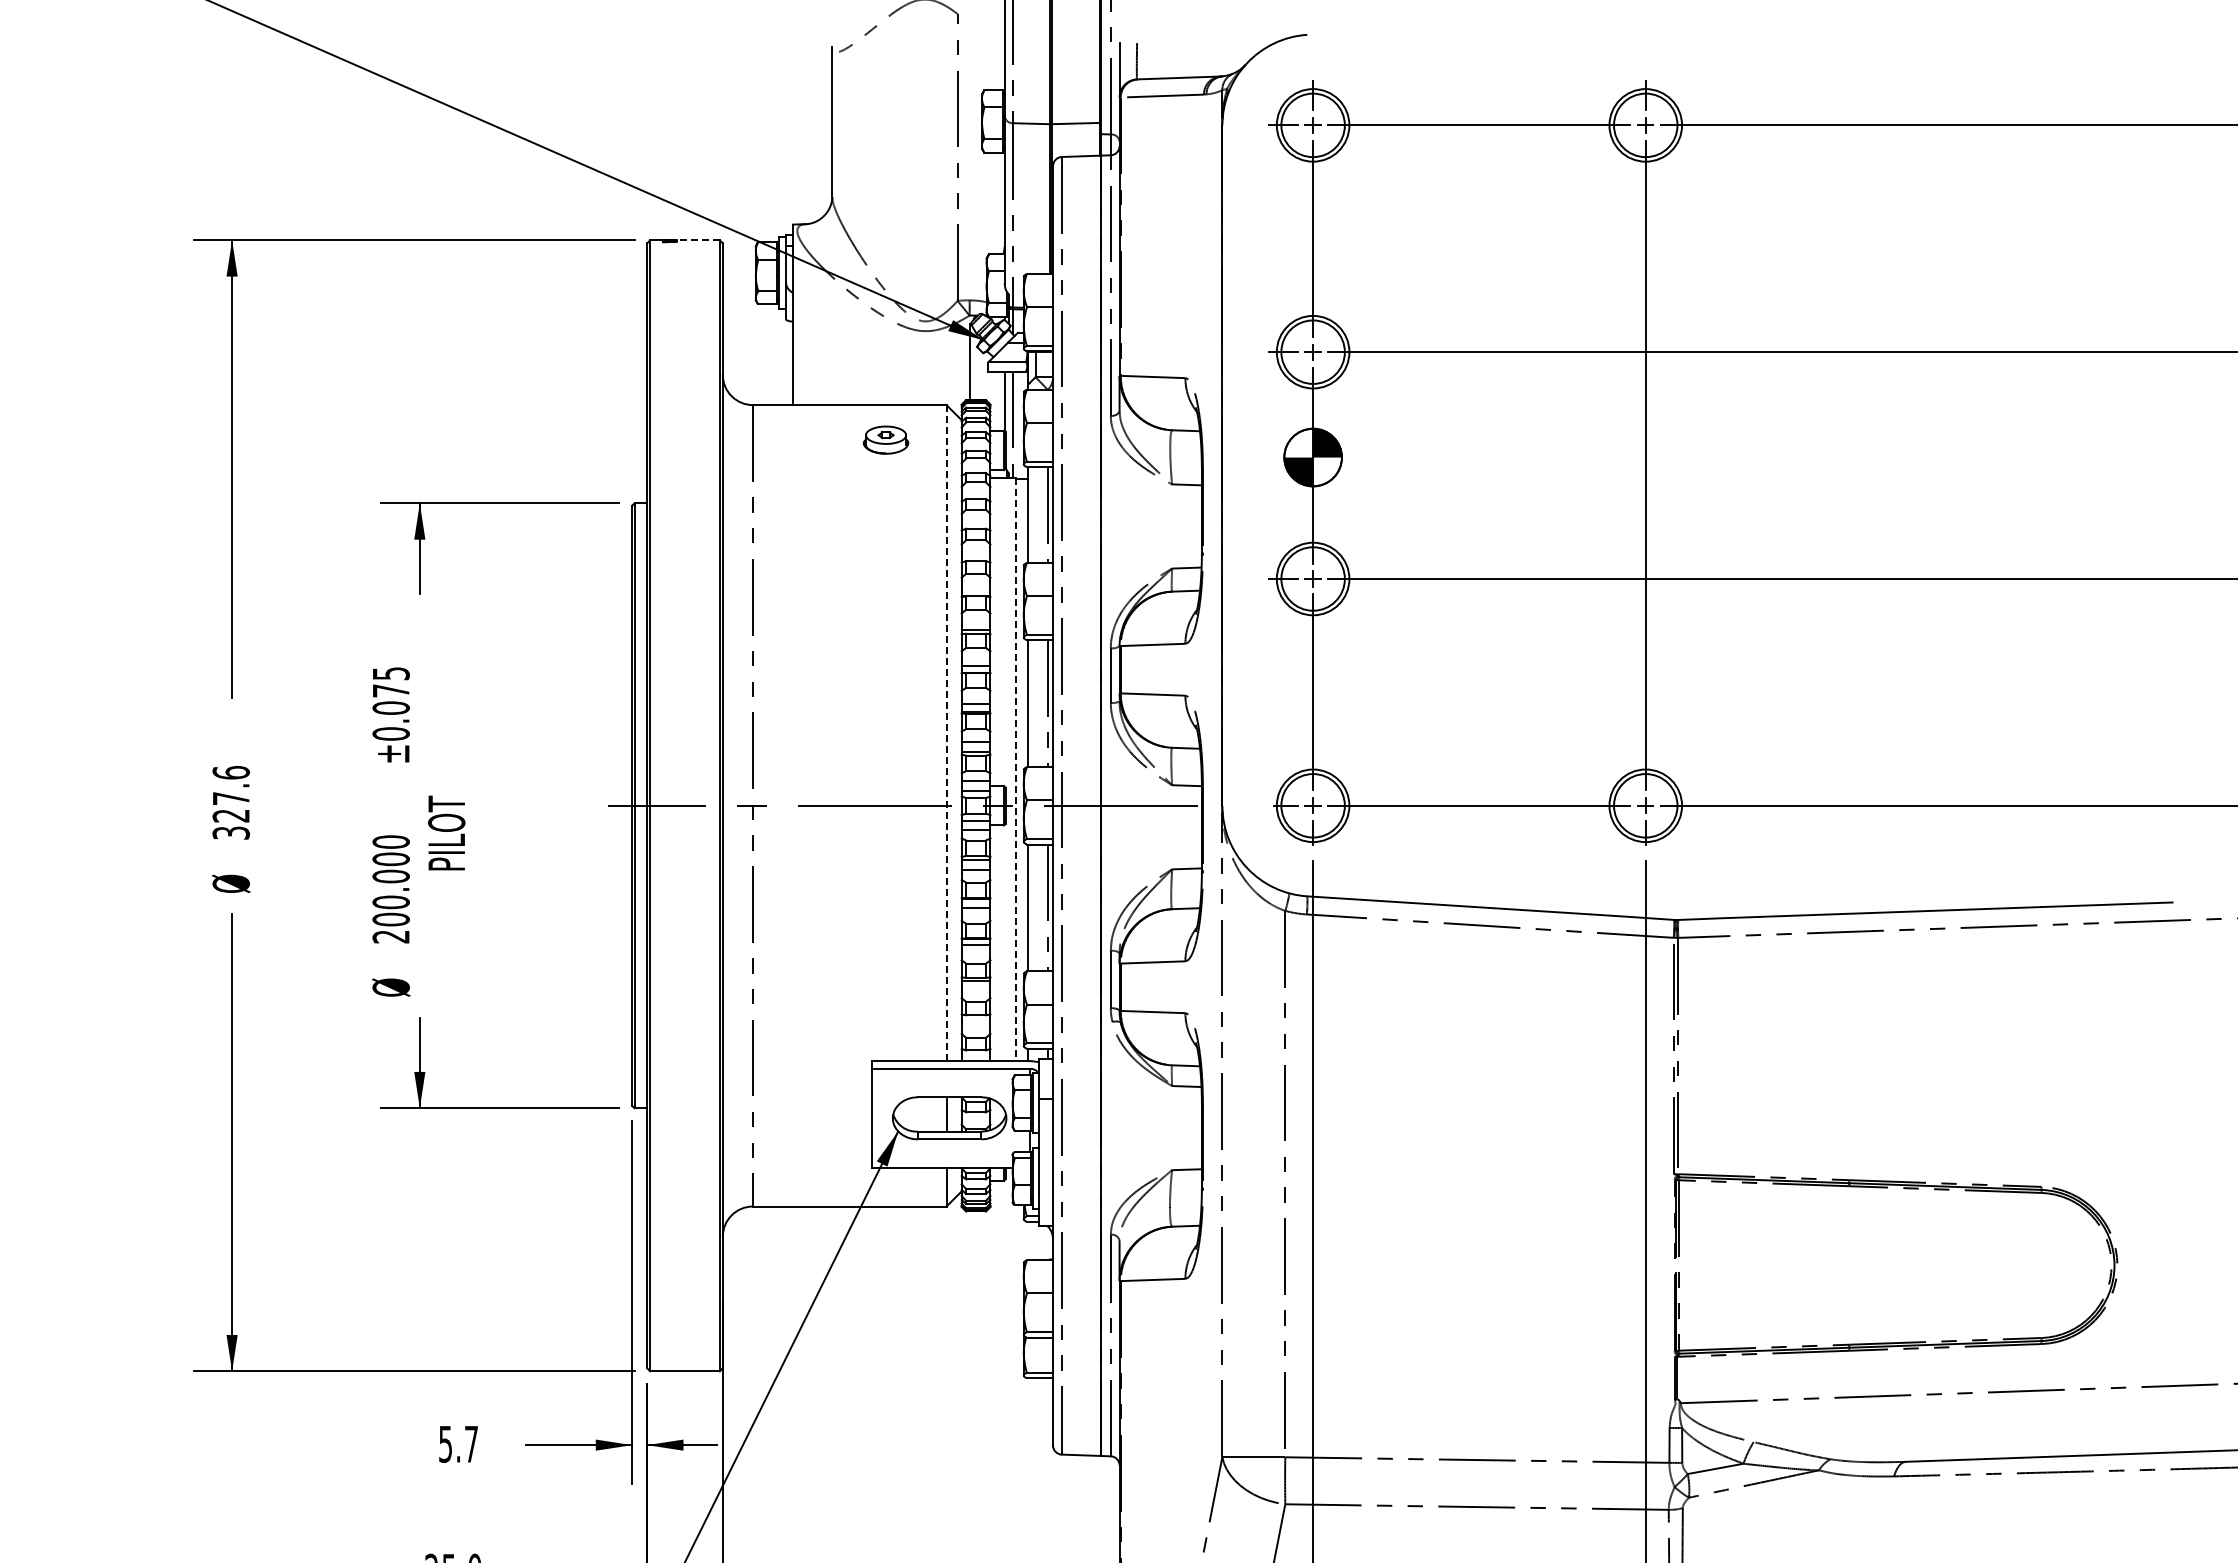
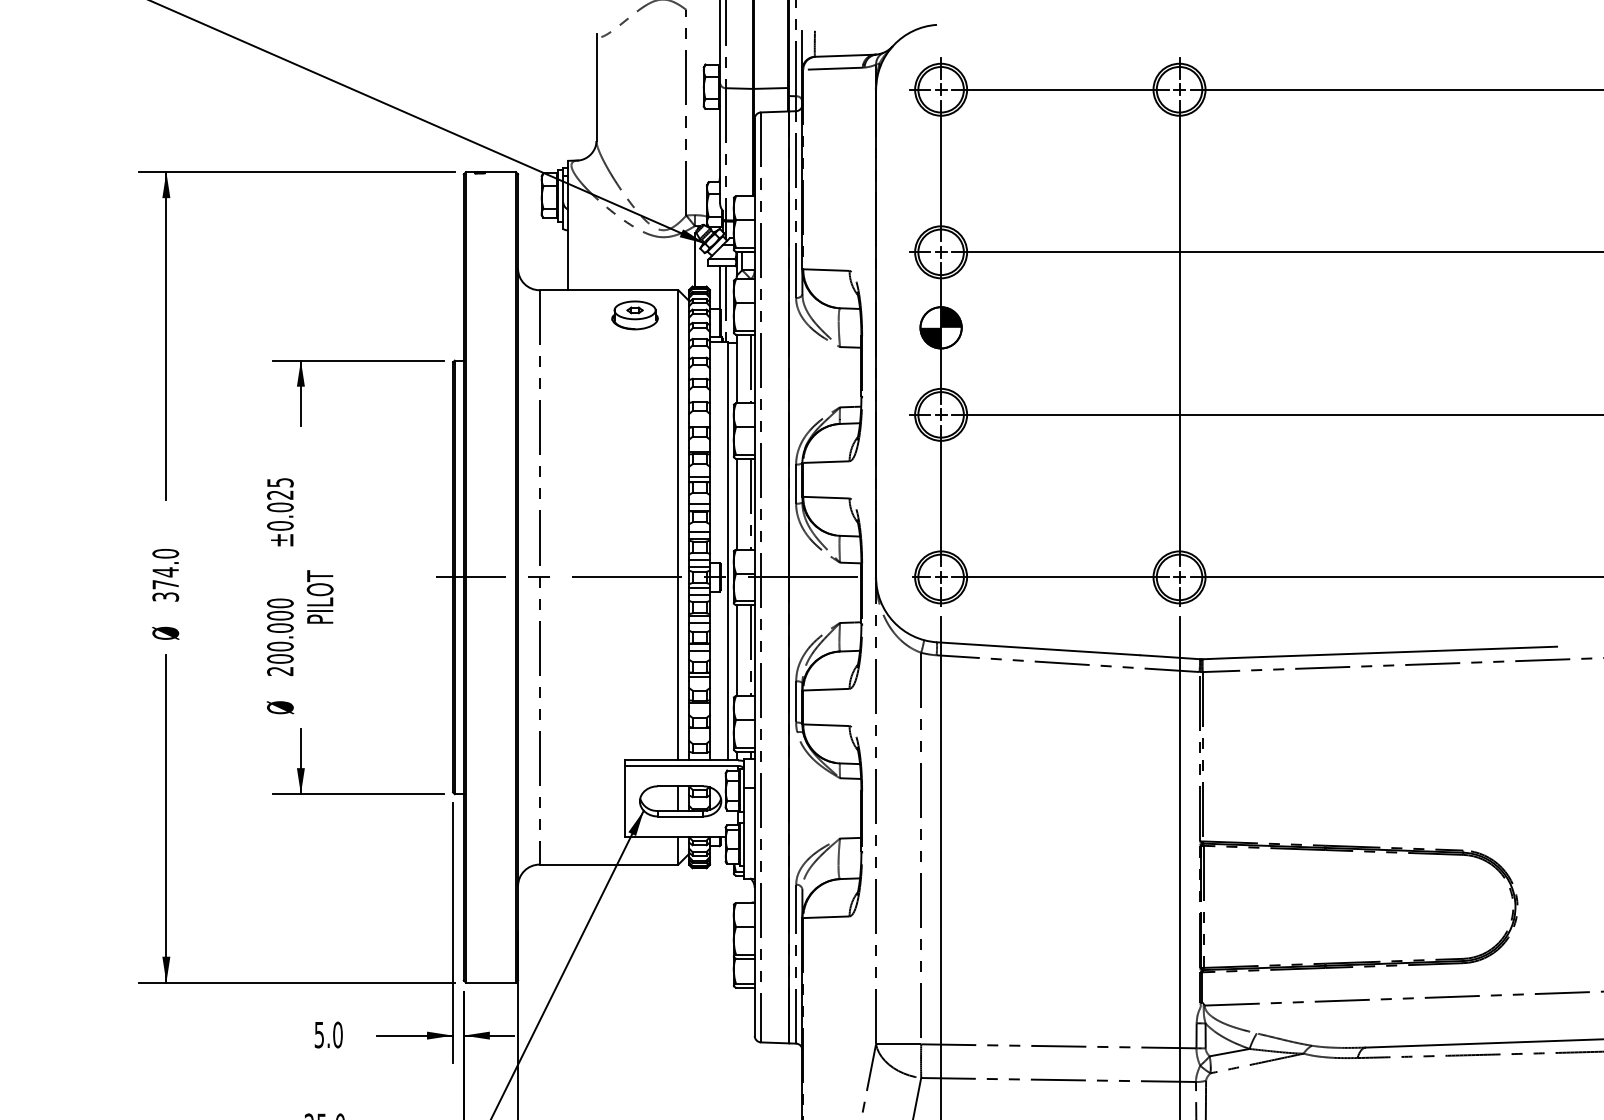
line: (696, 240) -> (499, 172), dashed -> solid
part: (885, 439) -> (634, 314), size x1.43
text: (390, 690) -> (279, 494), ±0.075 -> ±0.025
line: (946, 733) -> (678, 525), dashed -> solid
line: (1016, 769) -> (728, 551), dashed -> solid
text: (230, 794) -> (165, 569), 327.6 -> 374.0
text: (471, 1444) -> (337, 1035), 5.7 -> 5.0

